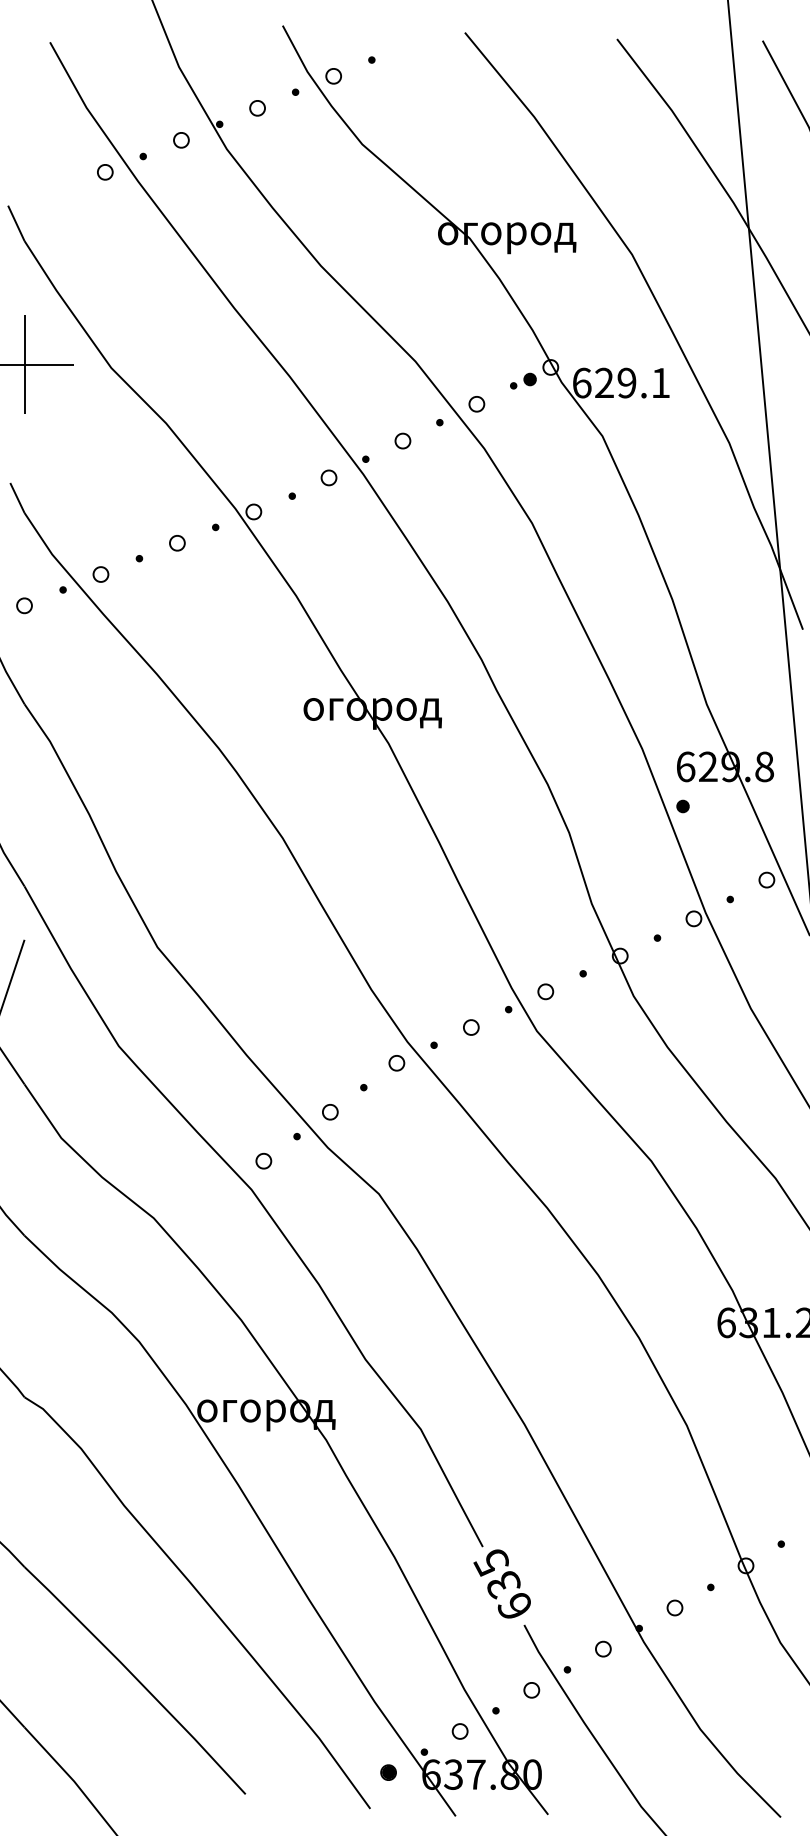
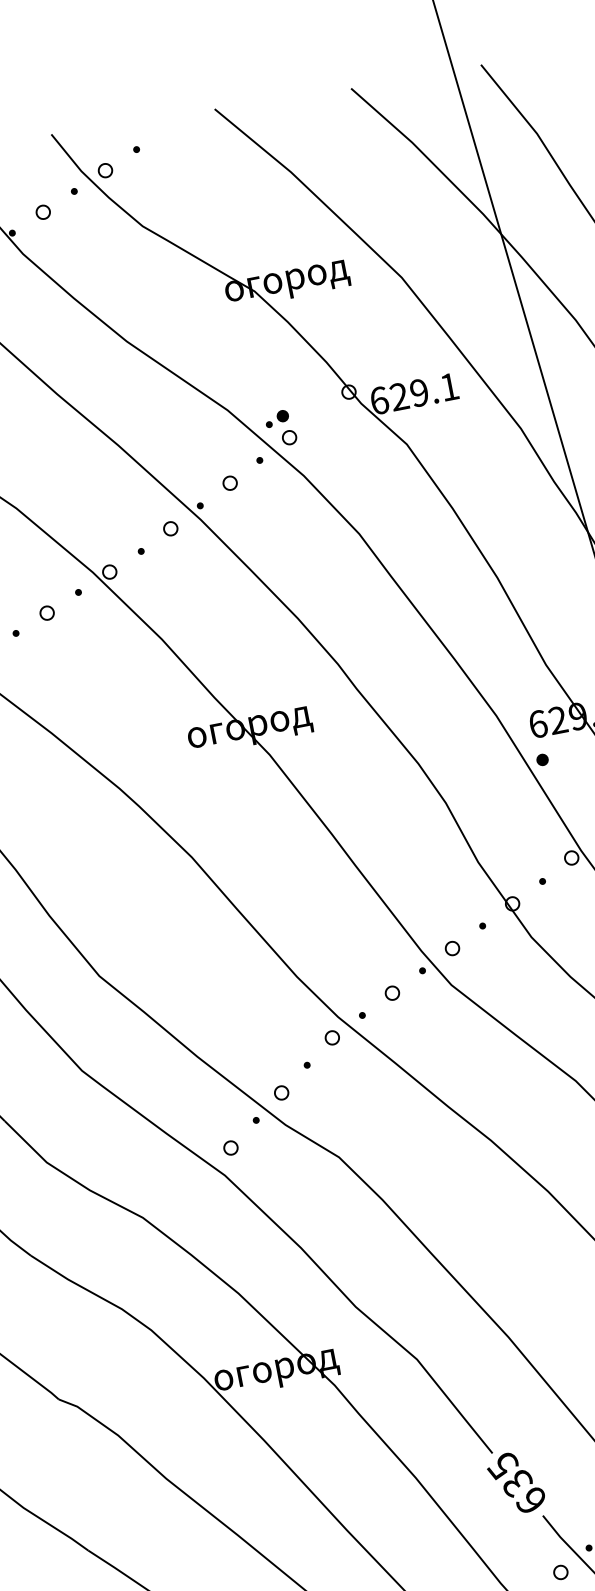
part: (523, 380) -> (277, 418), moved

